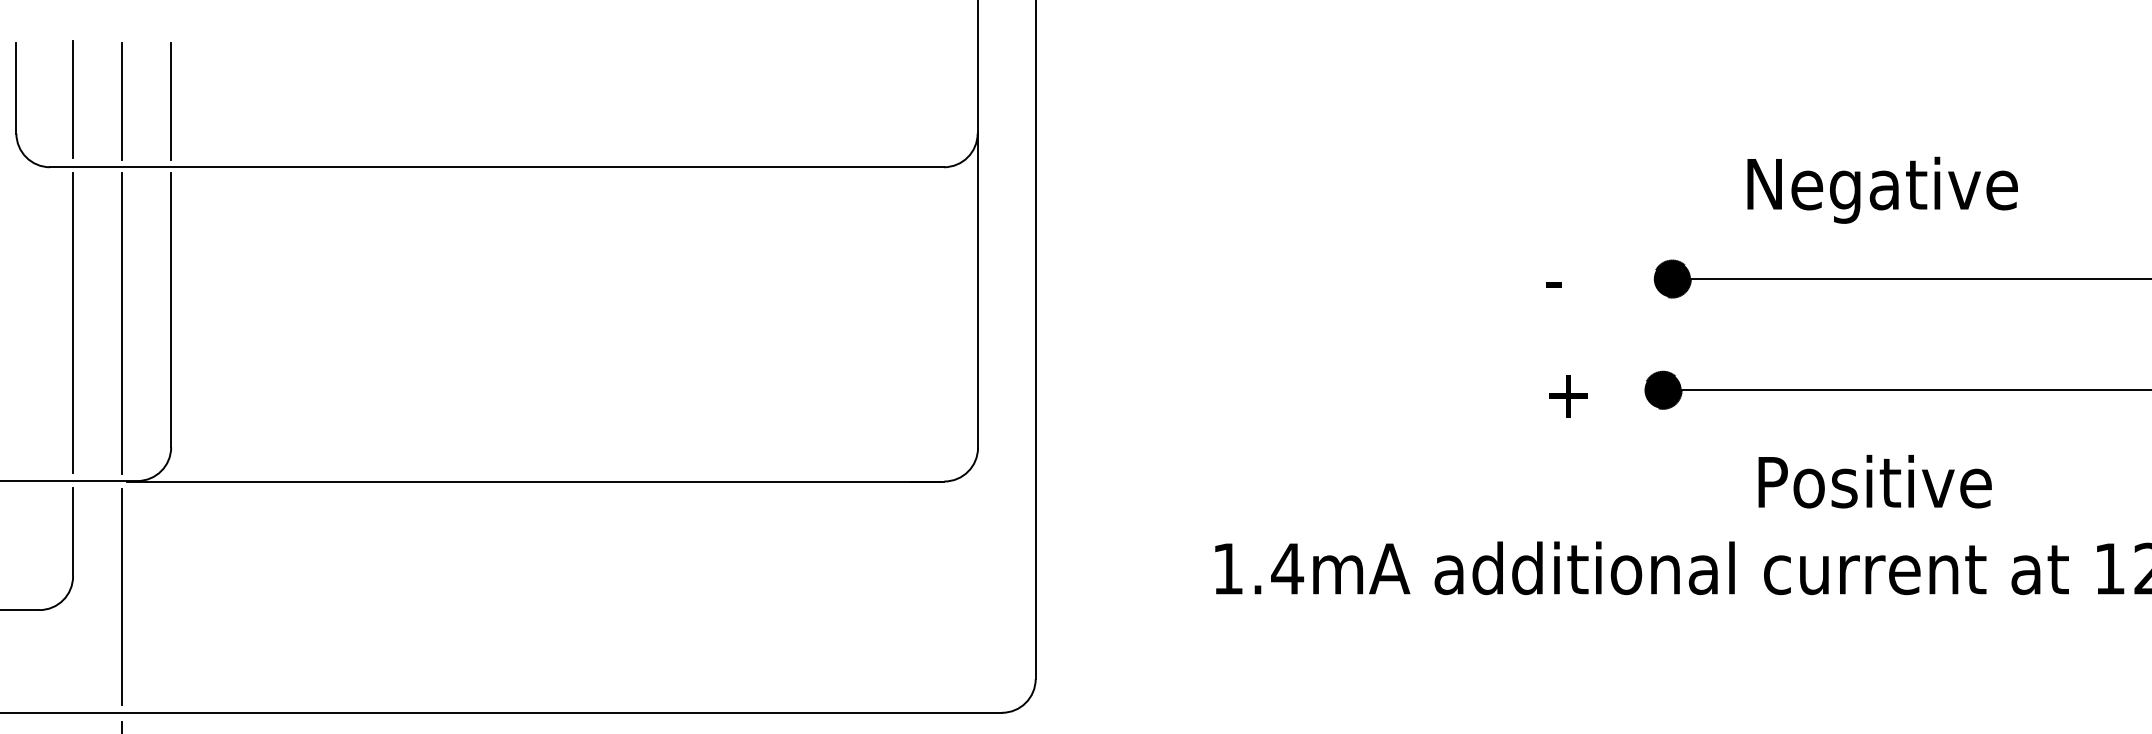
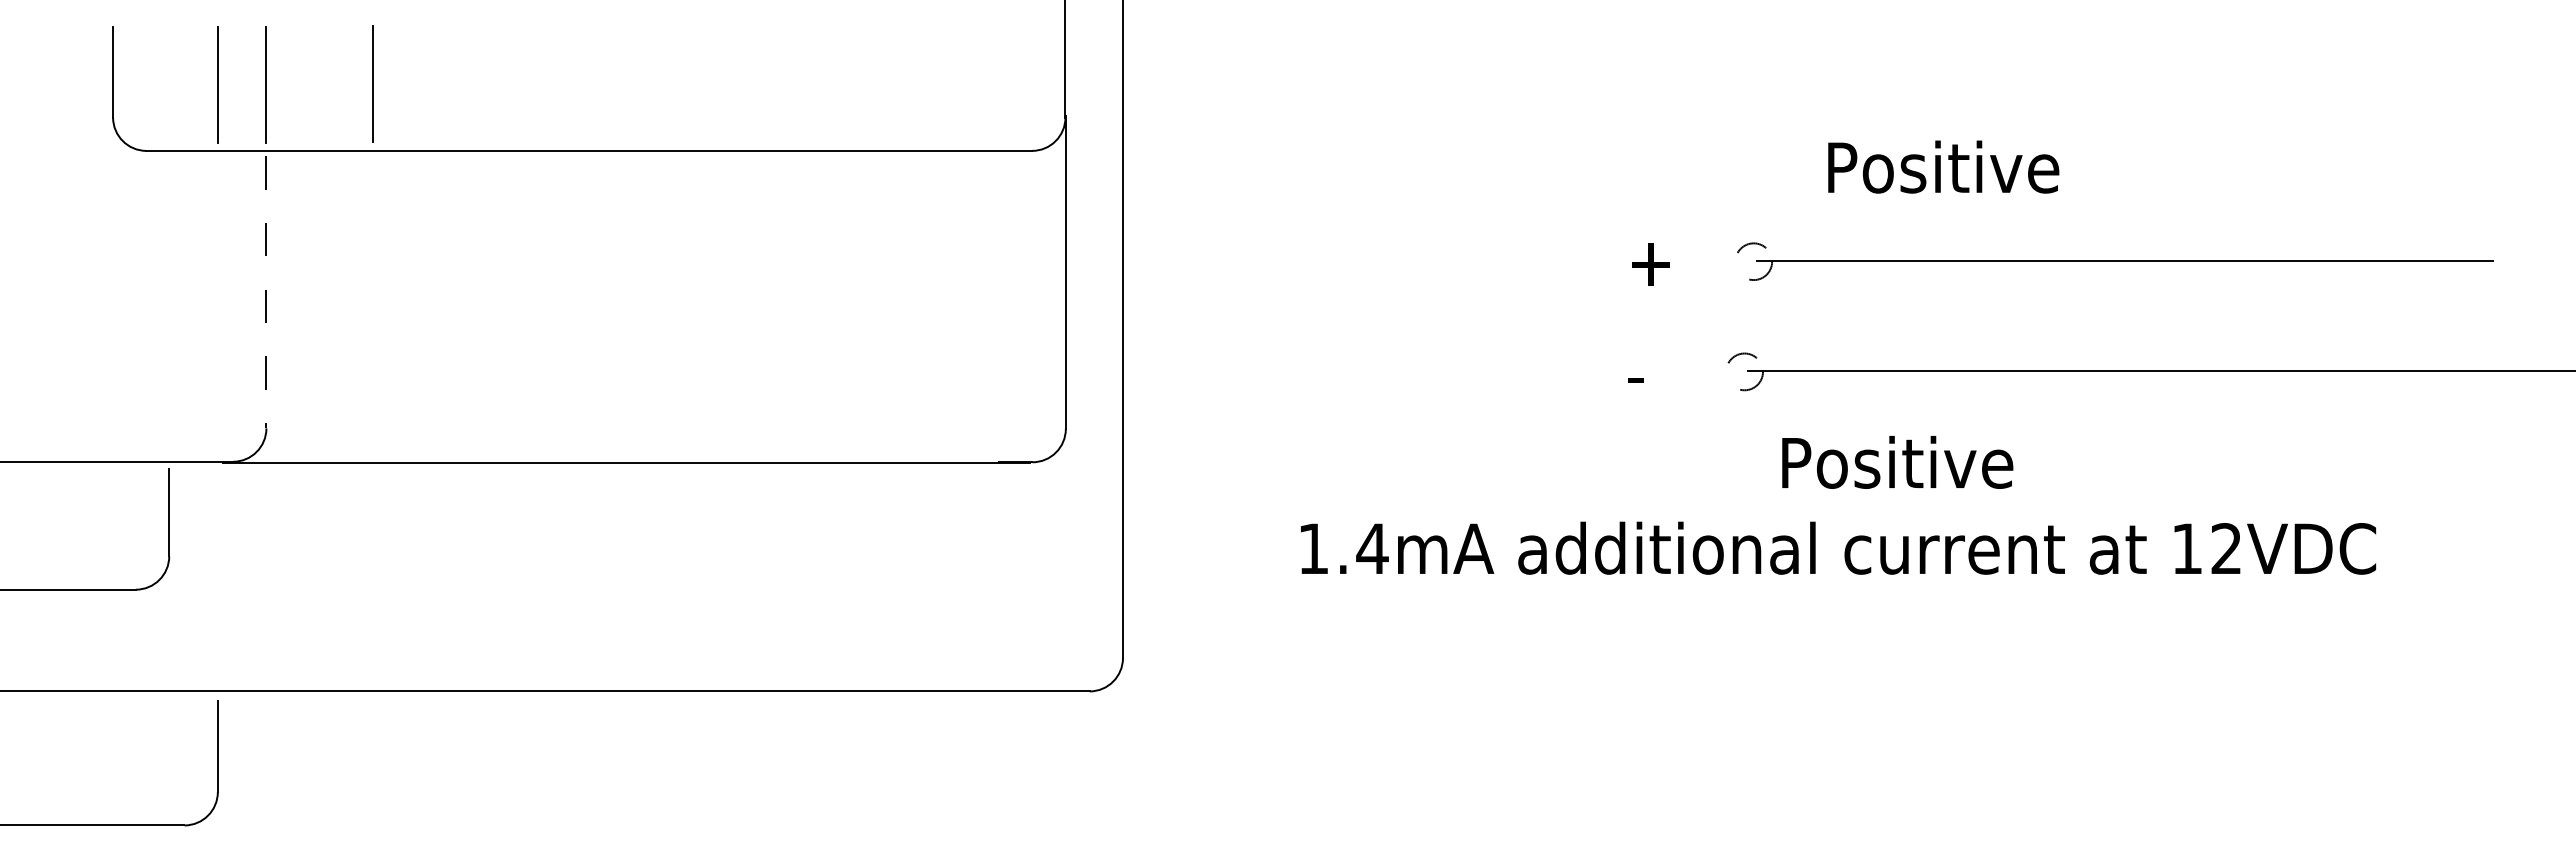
line: (72, 99) -> (372, 83), moved
text: (1886, 190) -> (1965, 173), Negative -> Positive
fill: (1672, 278) -> (1753, 261), removed
text: (1566, 281) -> (1648, 264), - -> +
line: (171, 310) -> (266, 292), solid -> dashed
line: (73, 323) -> (169, 305), removed
line: (121, 323) -> (217, 305), removed
fill: (1662, 389) -> (1744, 371), removed
text: (1566, 395) -> (1648, 377), + -> -
text: (1874, 481) -> (1897, 462), moved
line: (121, 596) -> (217, 576), removed

